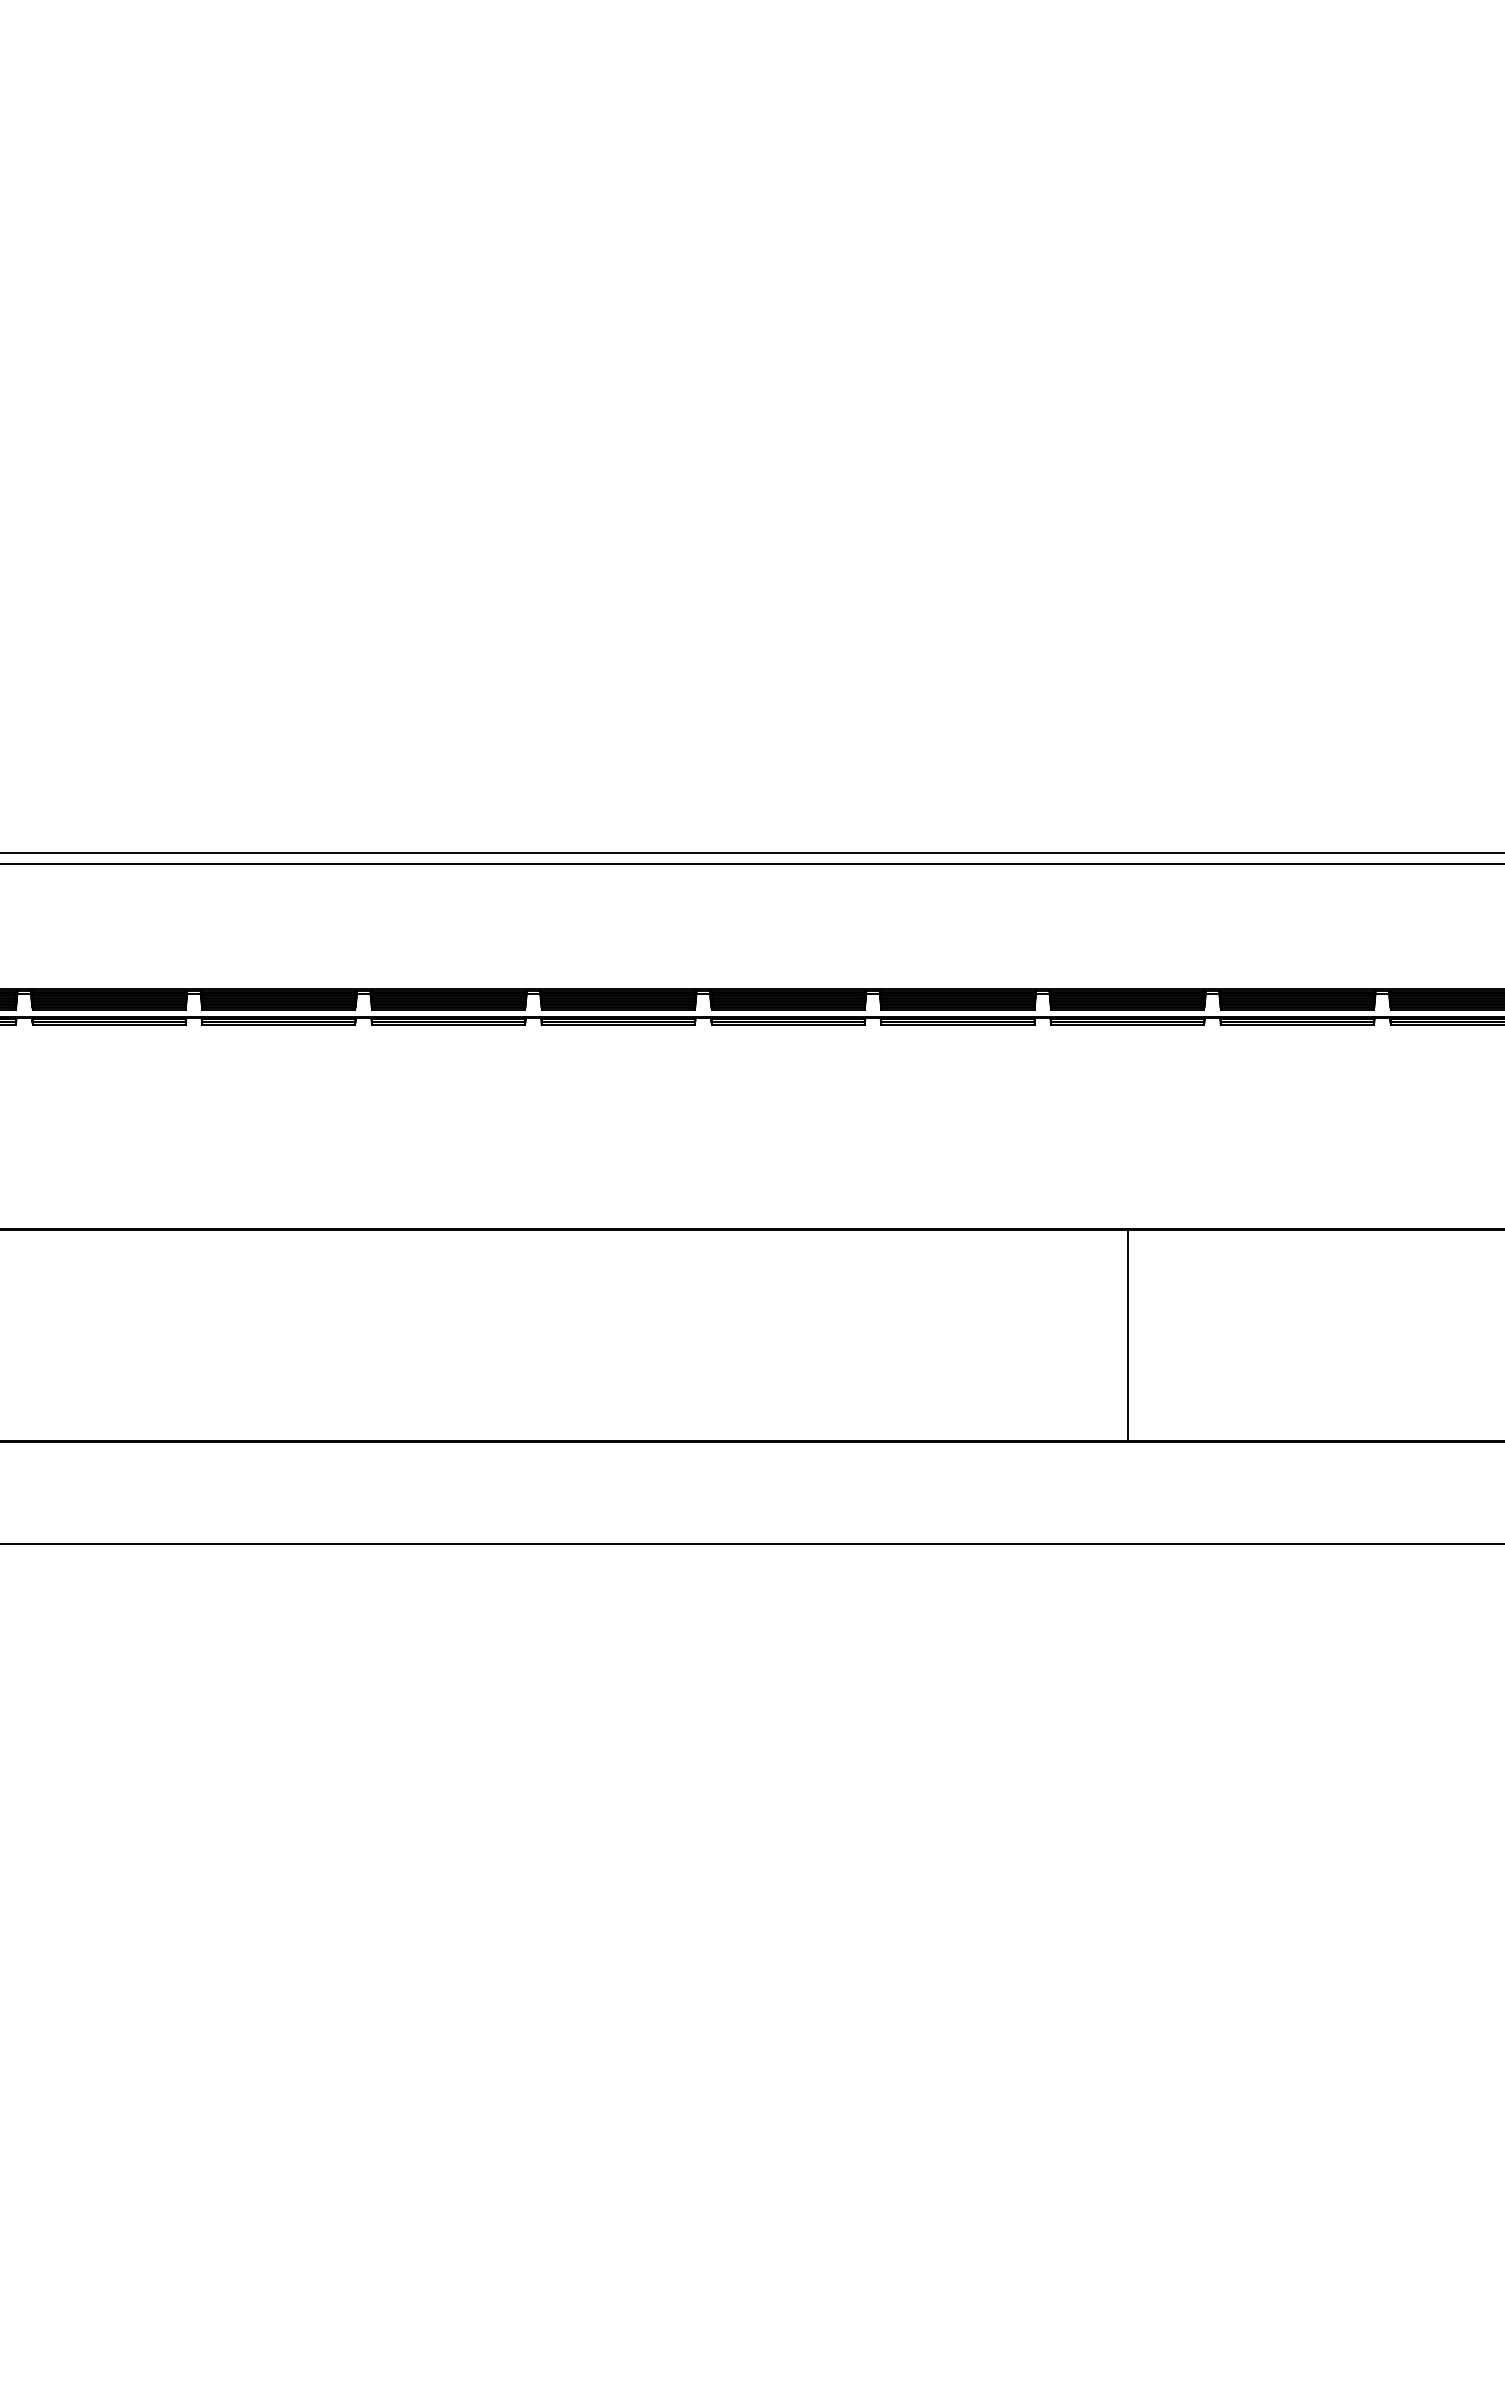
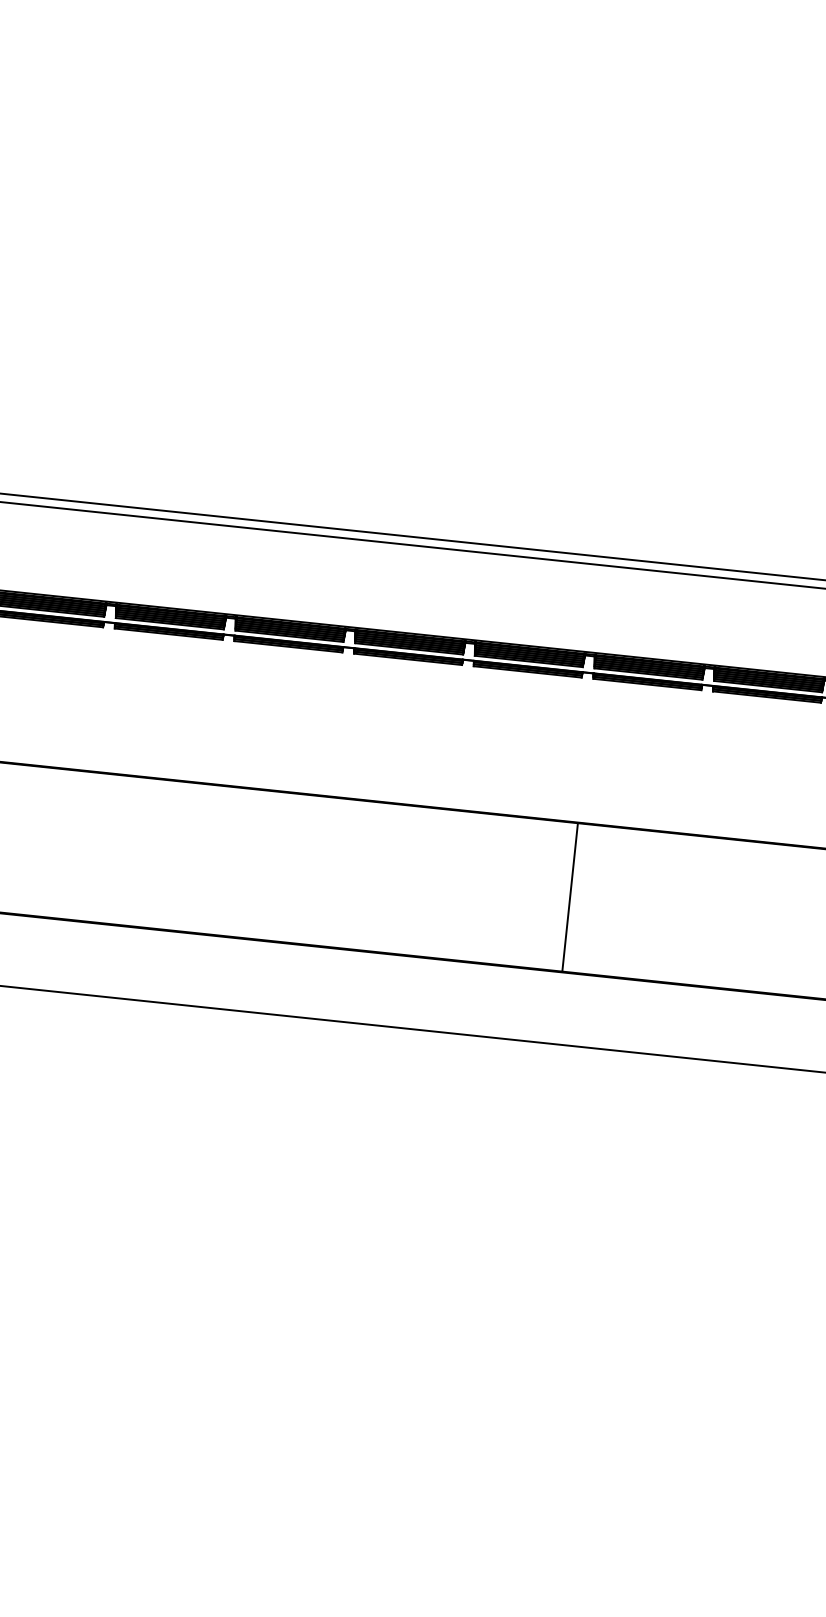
line: (1127, 1335) -> (569, 897), moved

